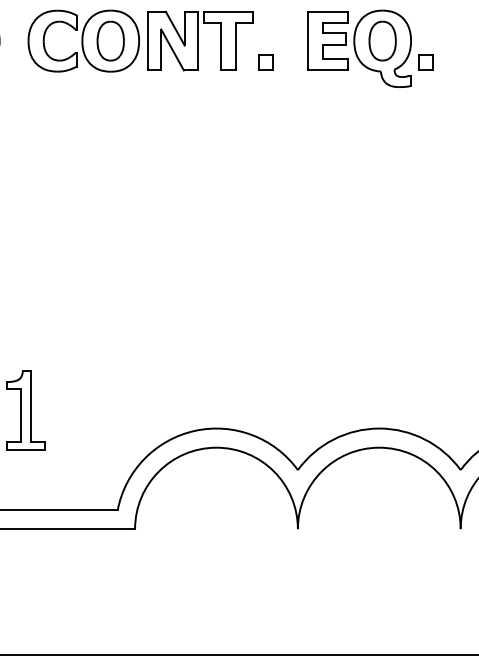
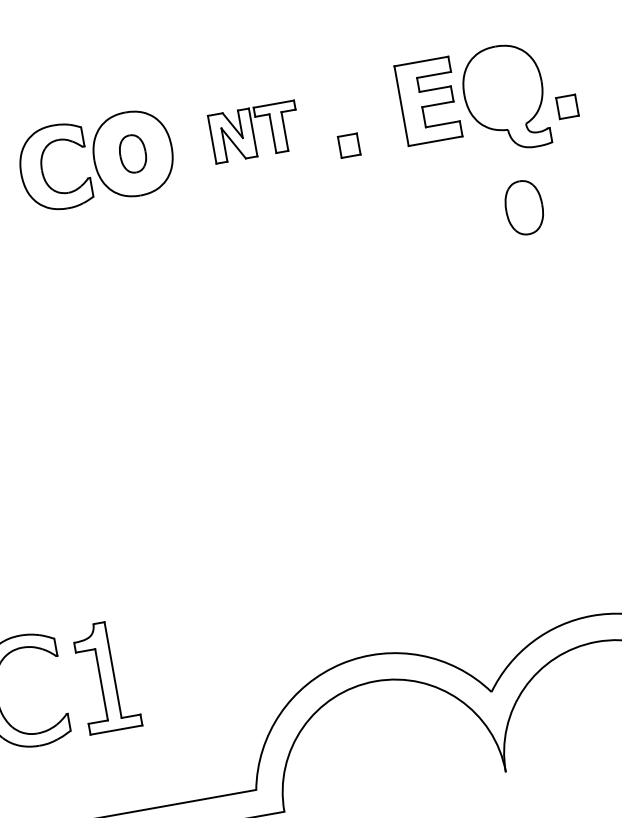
part: (110, 40) -> (132, 153), size x0.7
part: (200, 40) -> (255, 131), size x0.6
part: (382, 40) -> (523, 206), moved

